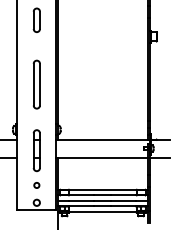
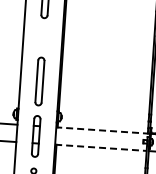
part: (36, 84) -> (39, 81), moved
line: (103, 140) -> (103, 130), solid -> dashed
line: (102, 157) -> (101, 147), solid -> dashed

